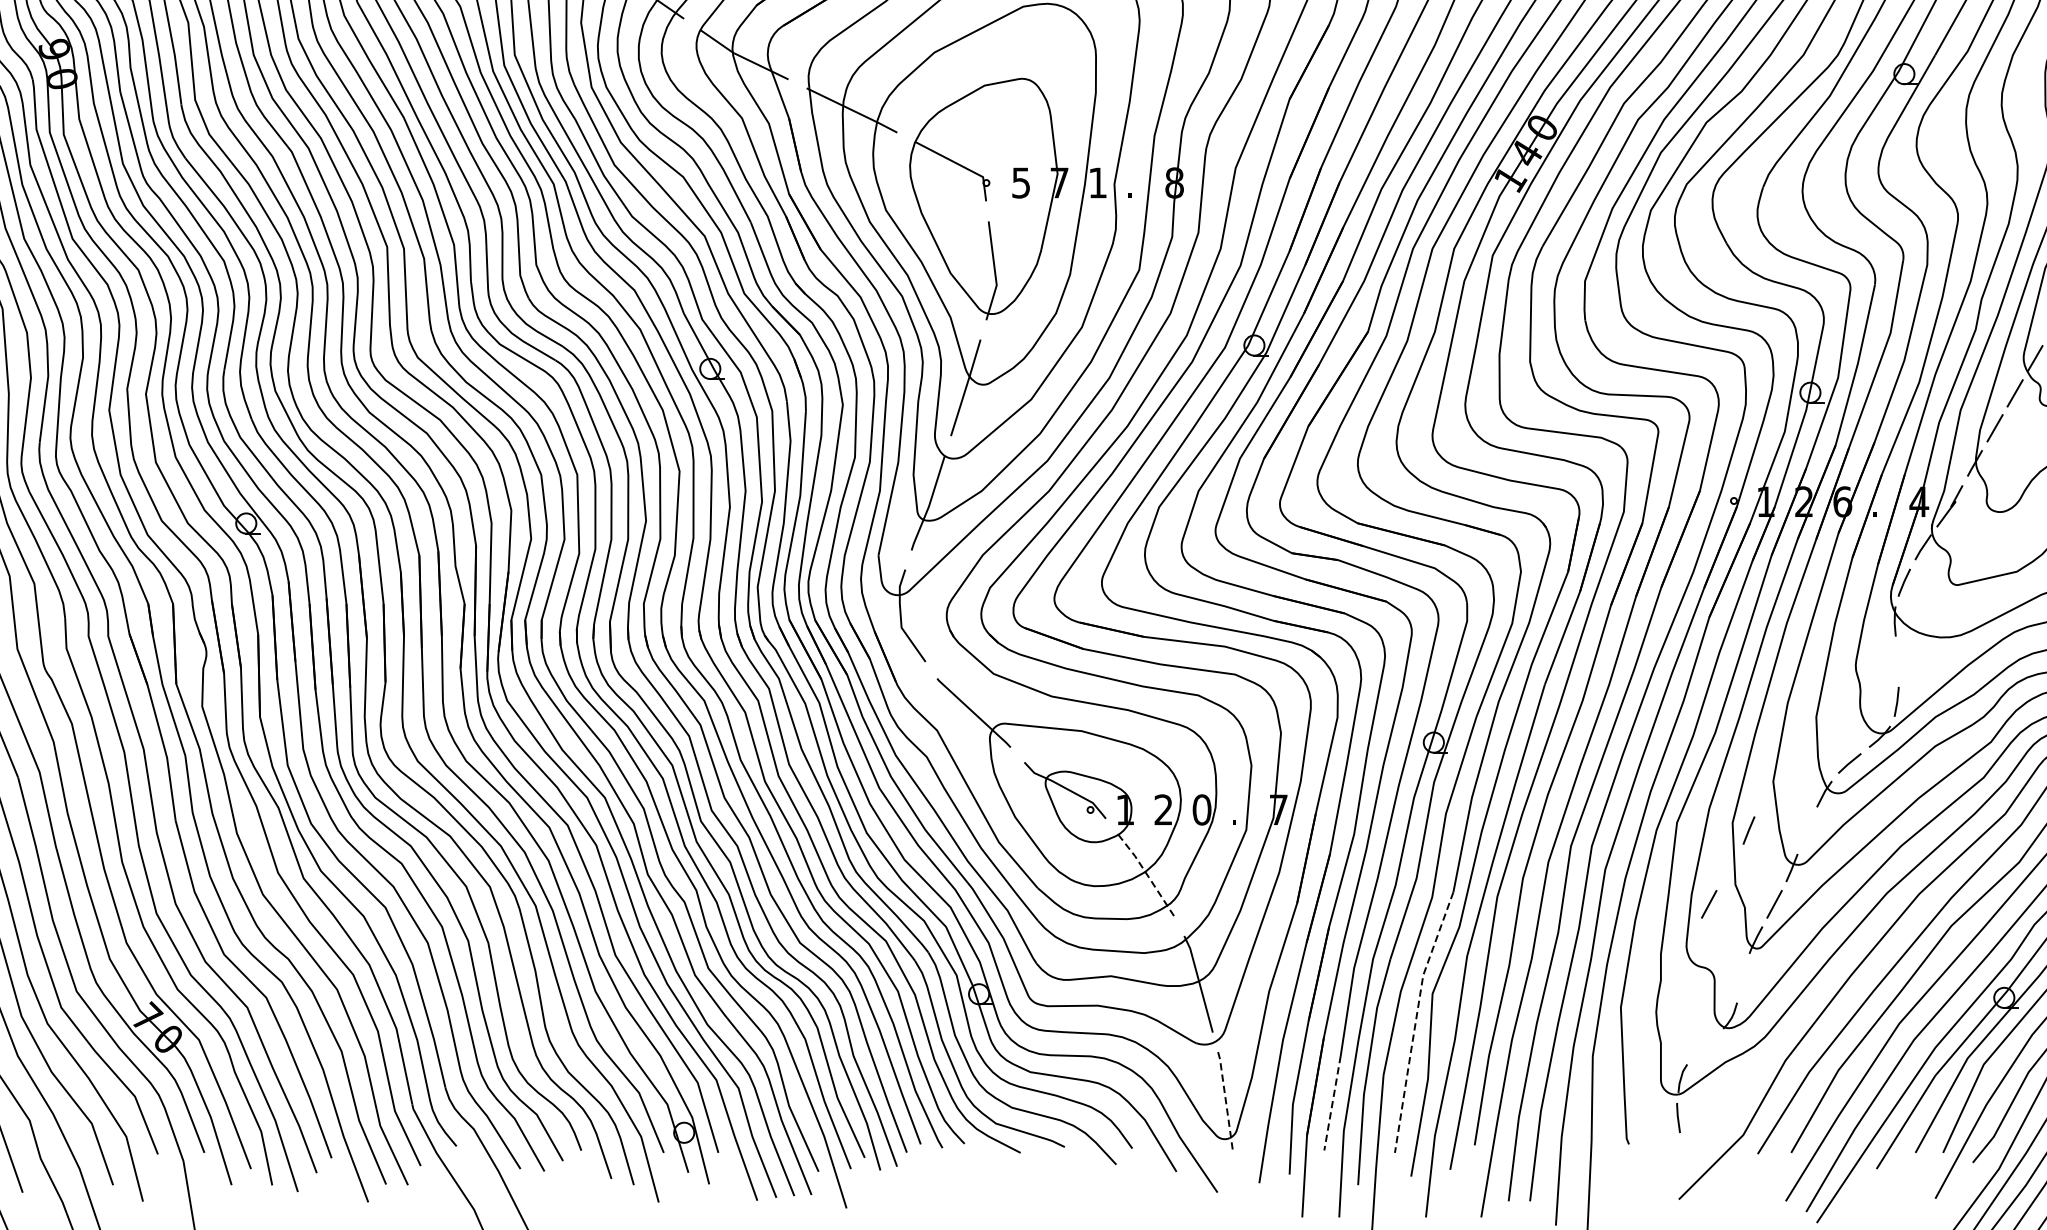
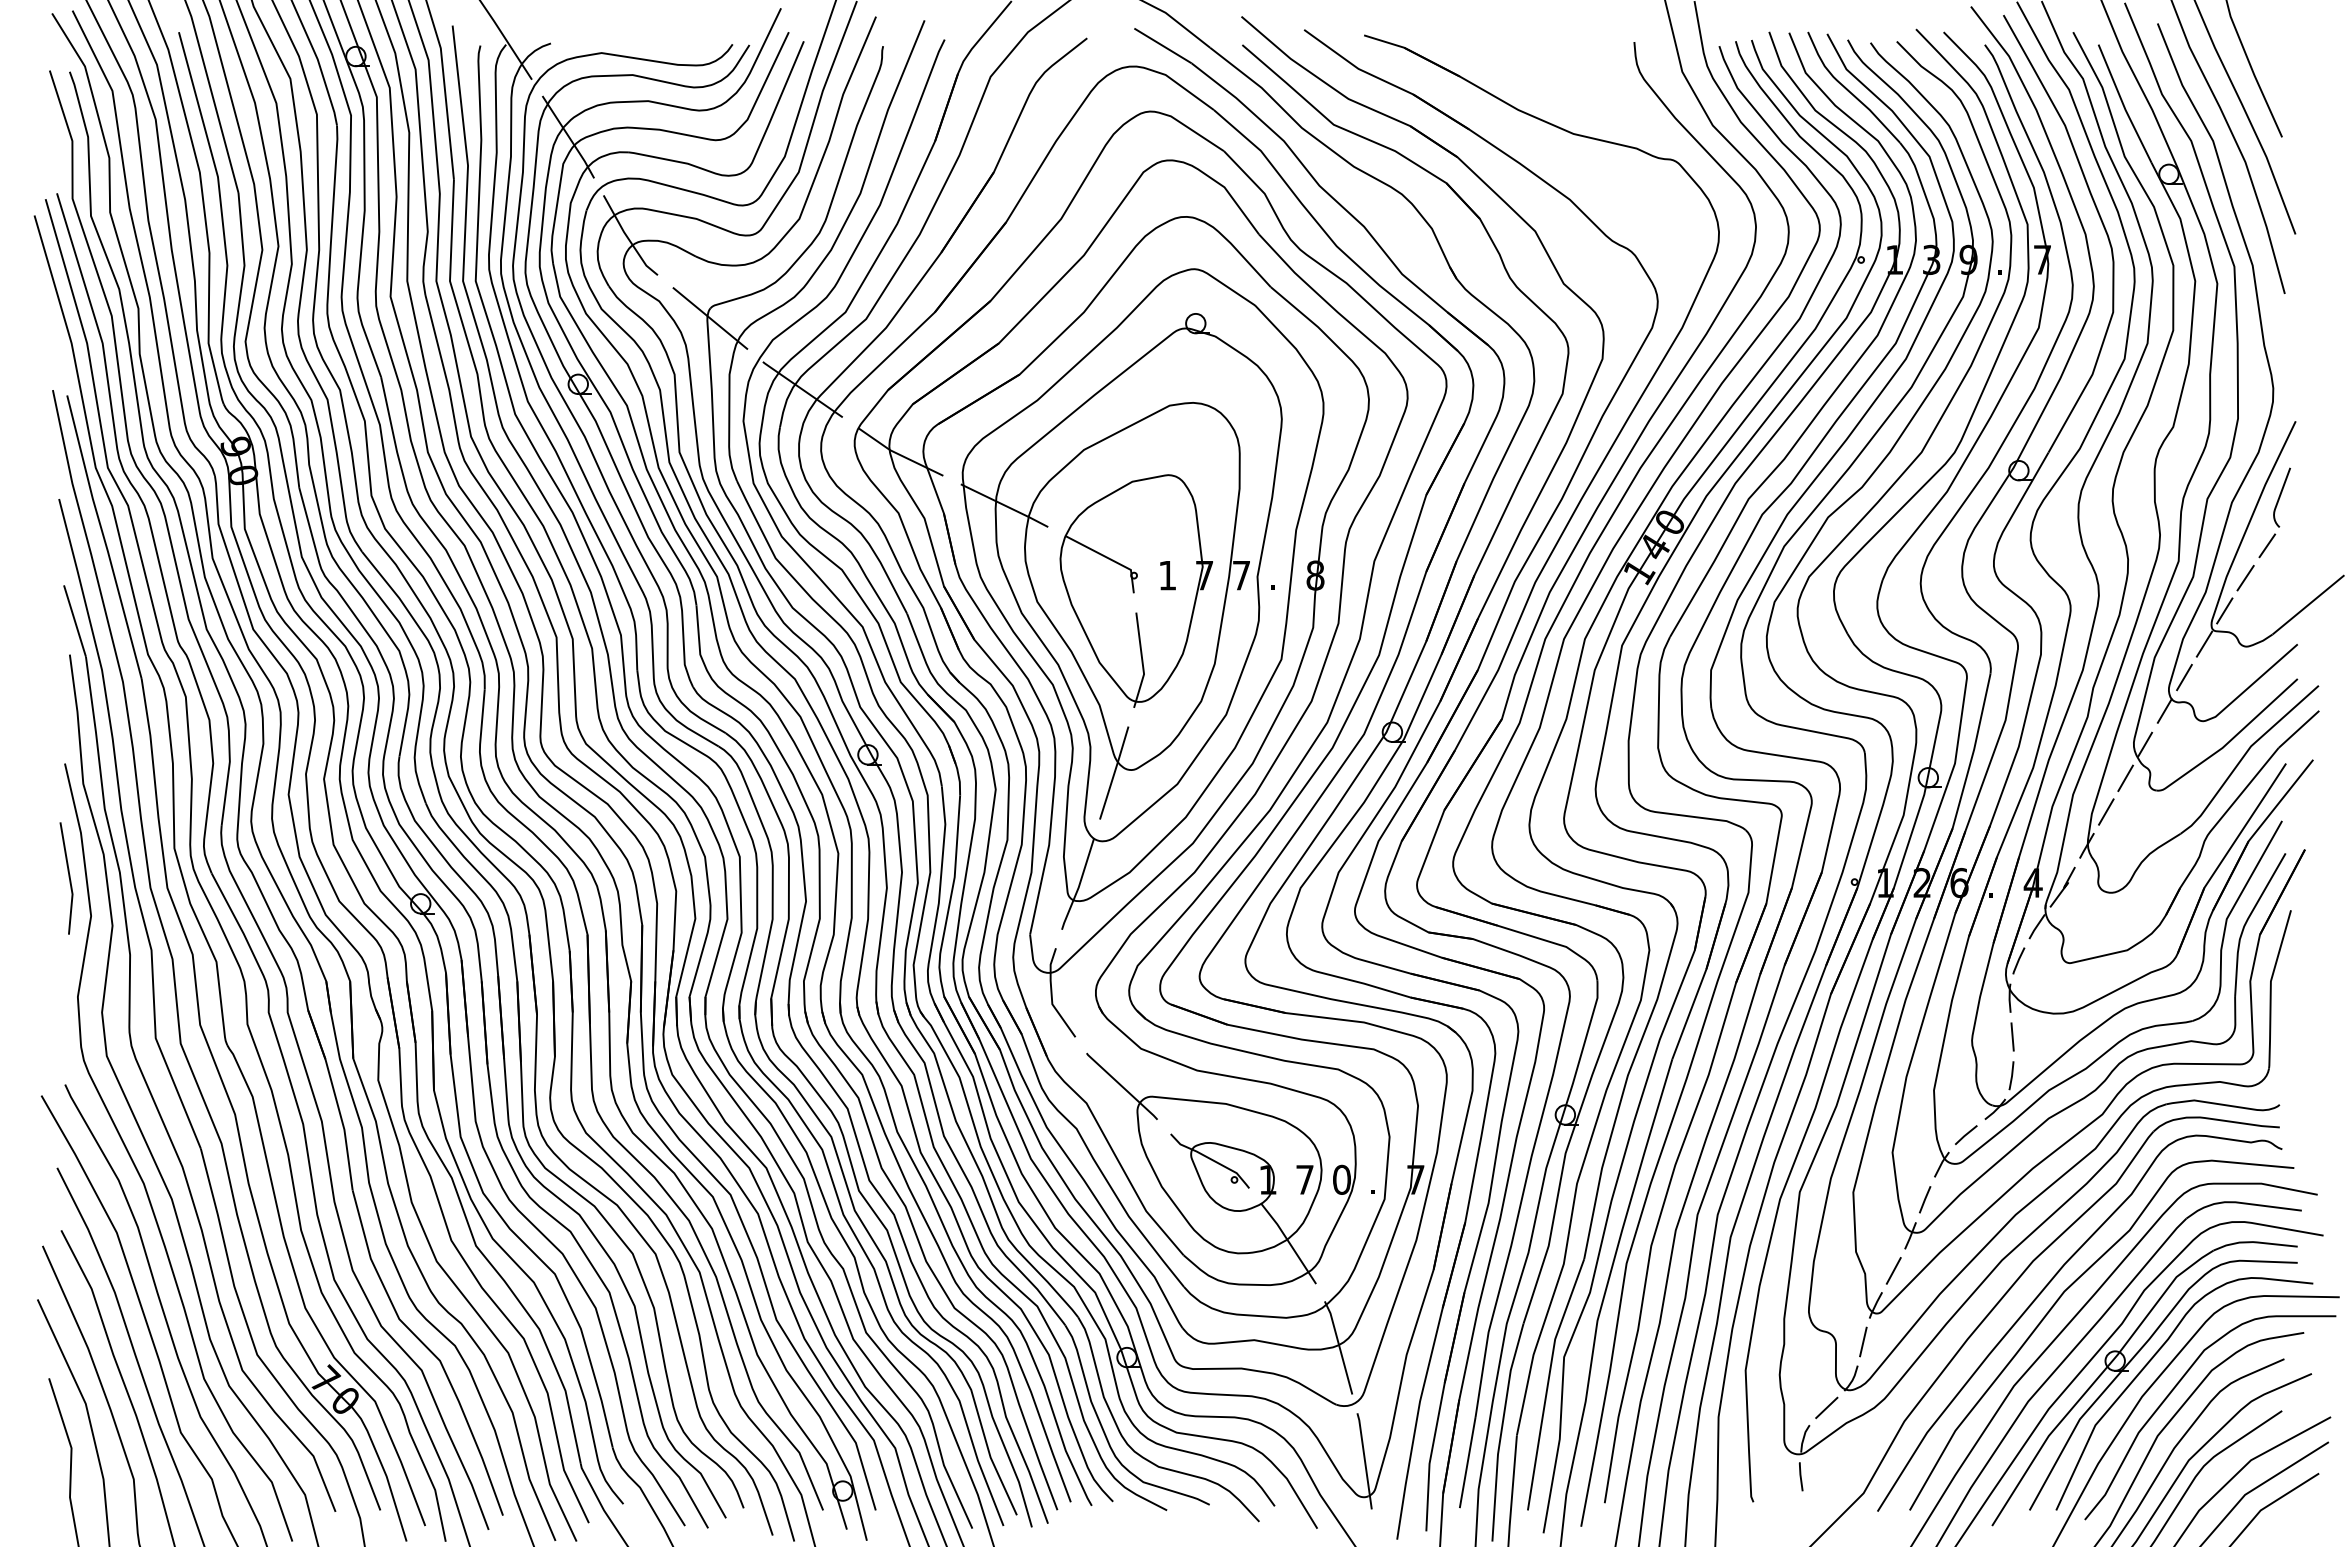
text: (1021, 182) -> (1167, 575), 5 -> 1
text: (1097, 182) -> (1241, 575), 1 -> 7
line: (1897, 661) -> (2012, 1036), added
text: (1163, 809) -> (1304, 1179), 2 -> 7
line: (1749, 830) -> (1925, 1199), moved
line: (1147, 874) -> (1289, 1242), dashed -> solid
line: (1708, 903) -> (1830, 1270), removed
line: (1743, 977) -> (1863, 1341), added
line: (1416, 1020) -> (1548, 1382), dashed -> solid
line: (1704, 1046) -> (1826, 1407), added
line: (1225, 1101) -> (1364, 1460), dashed -> solid
line: (1332, 1104) -> (1467, 1463), dashed -> solid

